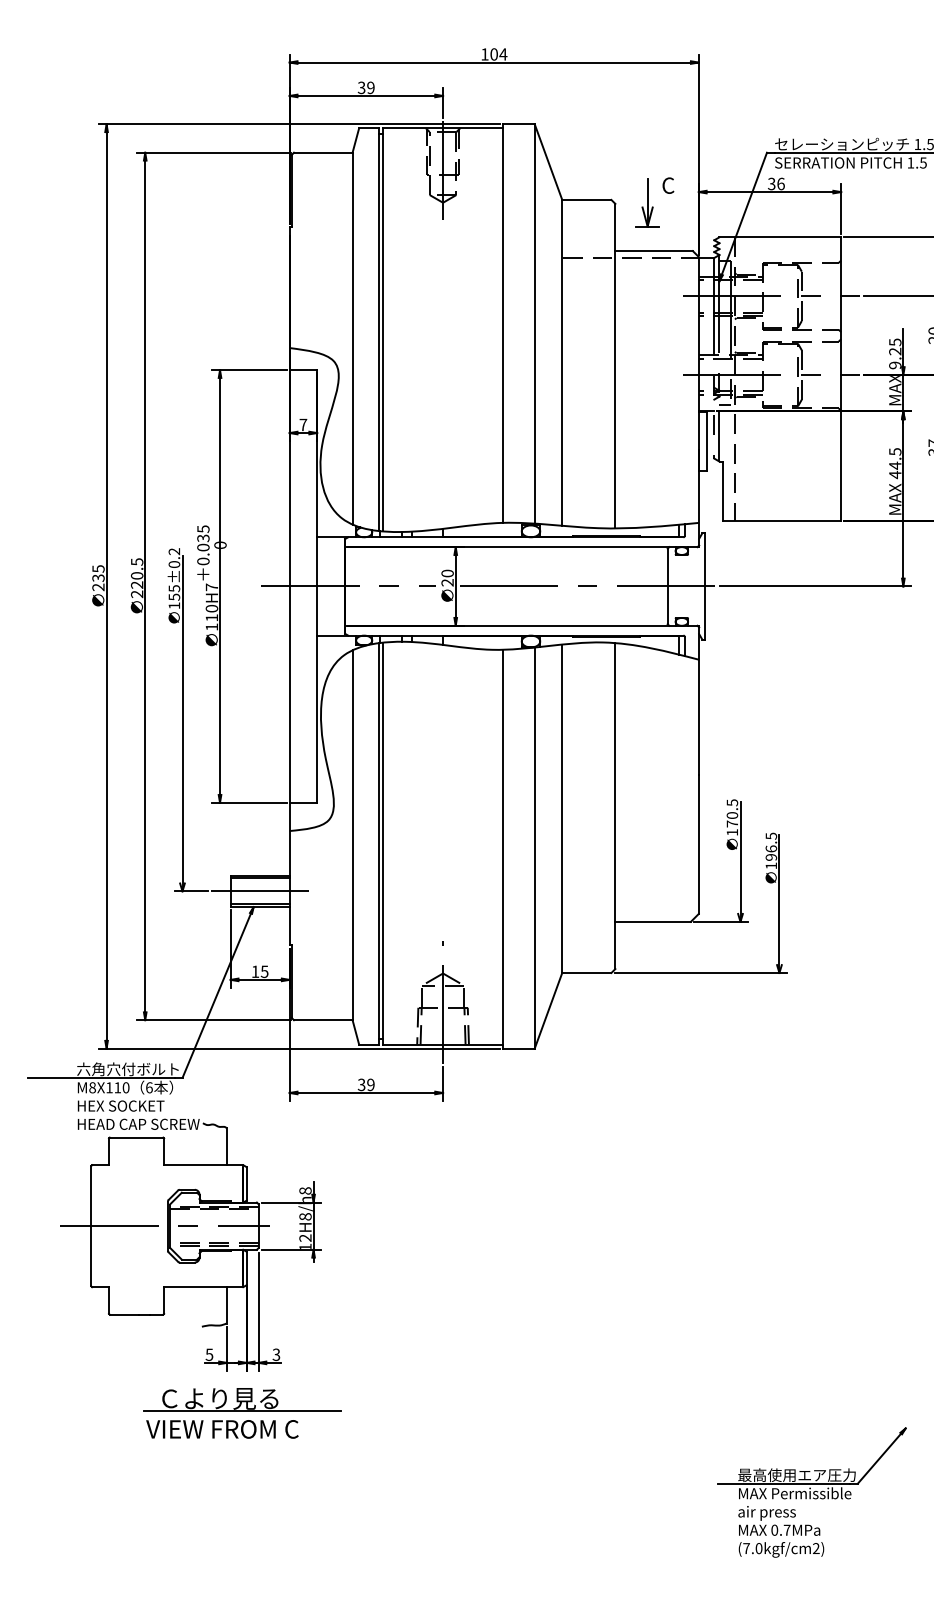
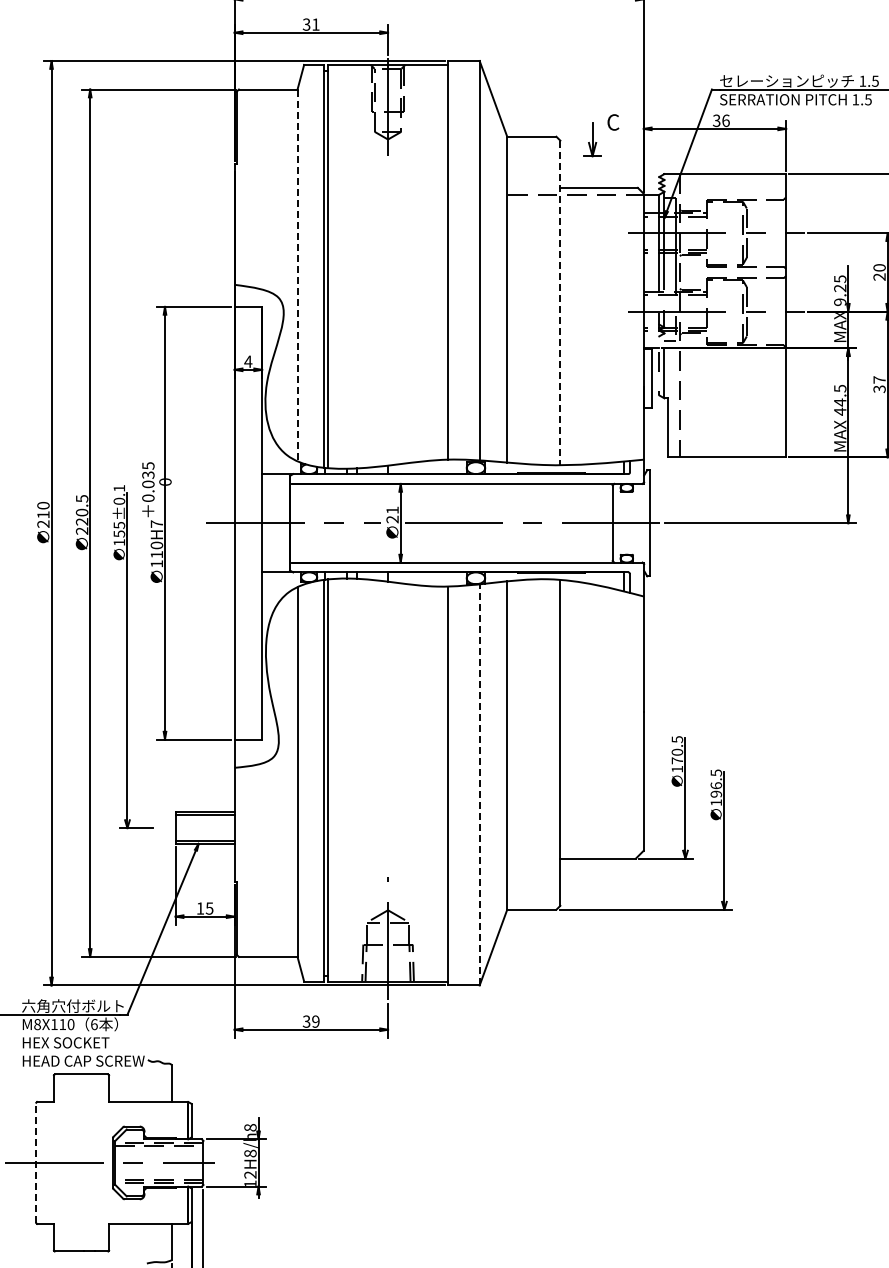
text: (370, 87) -> (315, 24), 39 -> 31
part: (647, 202) -> (592, 139), size x0.7
line: (352, 338) -> (297, 275), solid -> dashed
line: (615, 366) -> (560, 303), solid -> dashed
text: (303, 424) -> (248, 361), 7 -> 4
text: (173, 551) -> (118, 488), 155±0.2 -> 155±0.1
text: (98, 573) -> (43, 510), 235 -> 210
text: (447, 573) -> (392, 510), 20 -> 21
line: (534, 848) -> (479, 785), solid -> dashed
line: (263, 891) -> (208, 828), removed
line: (91, 1225) -> (36, 1162), solid -> dashed

